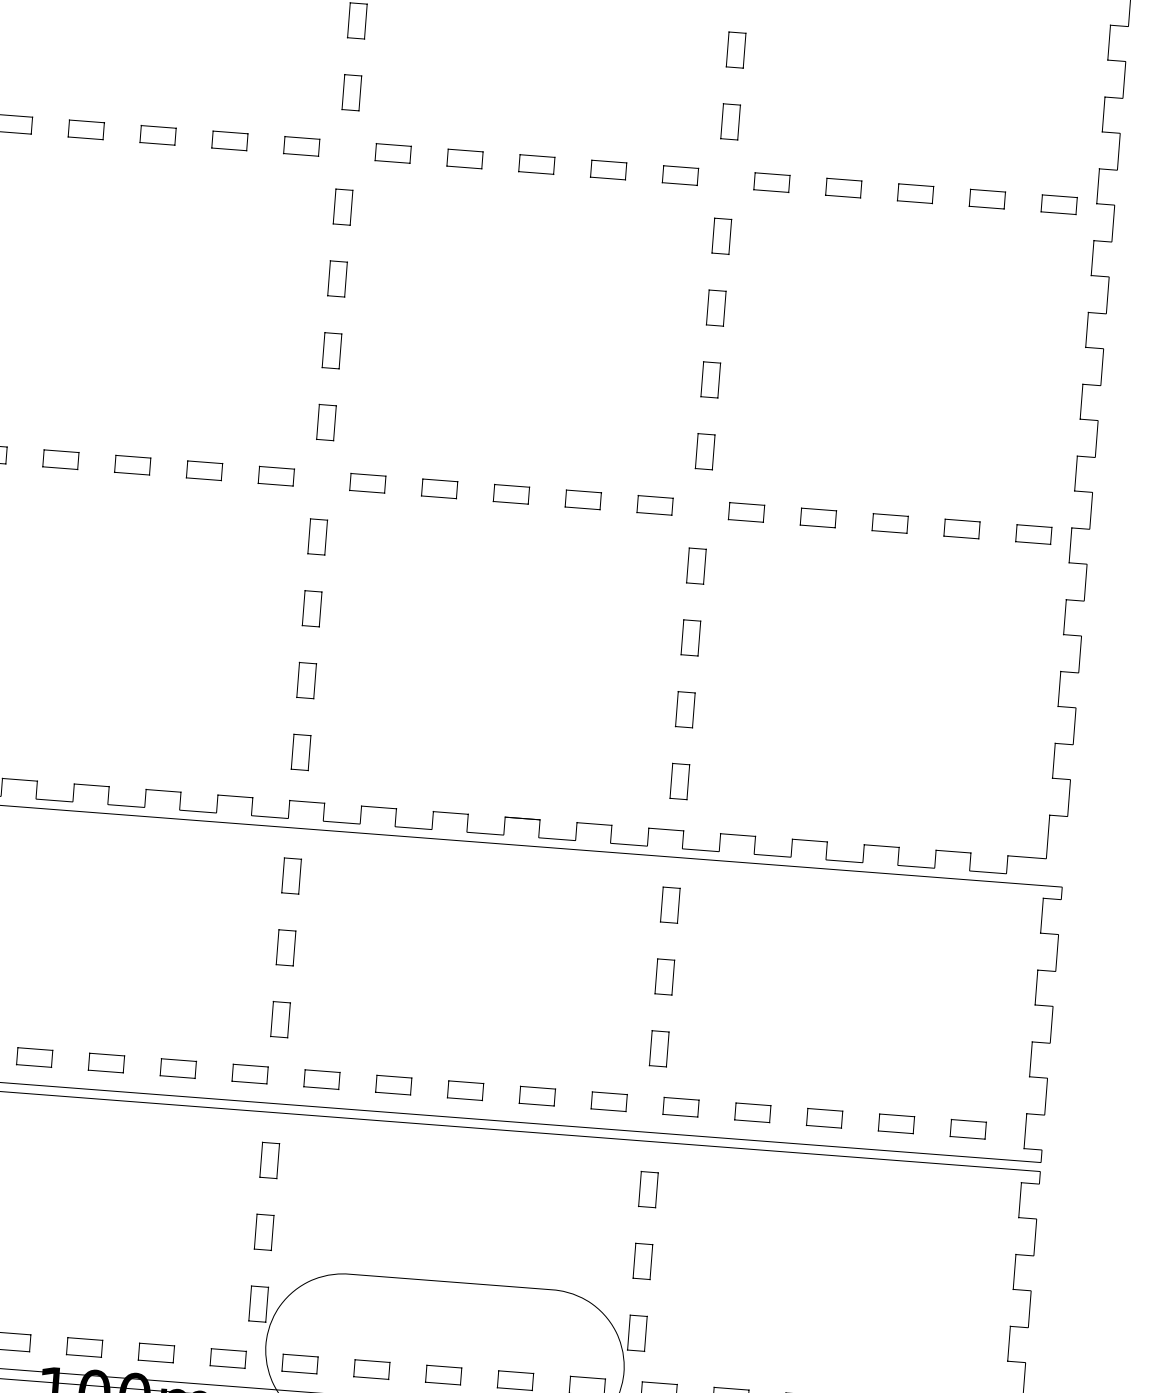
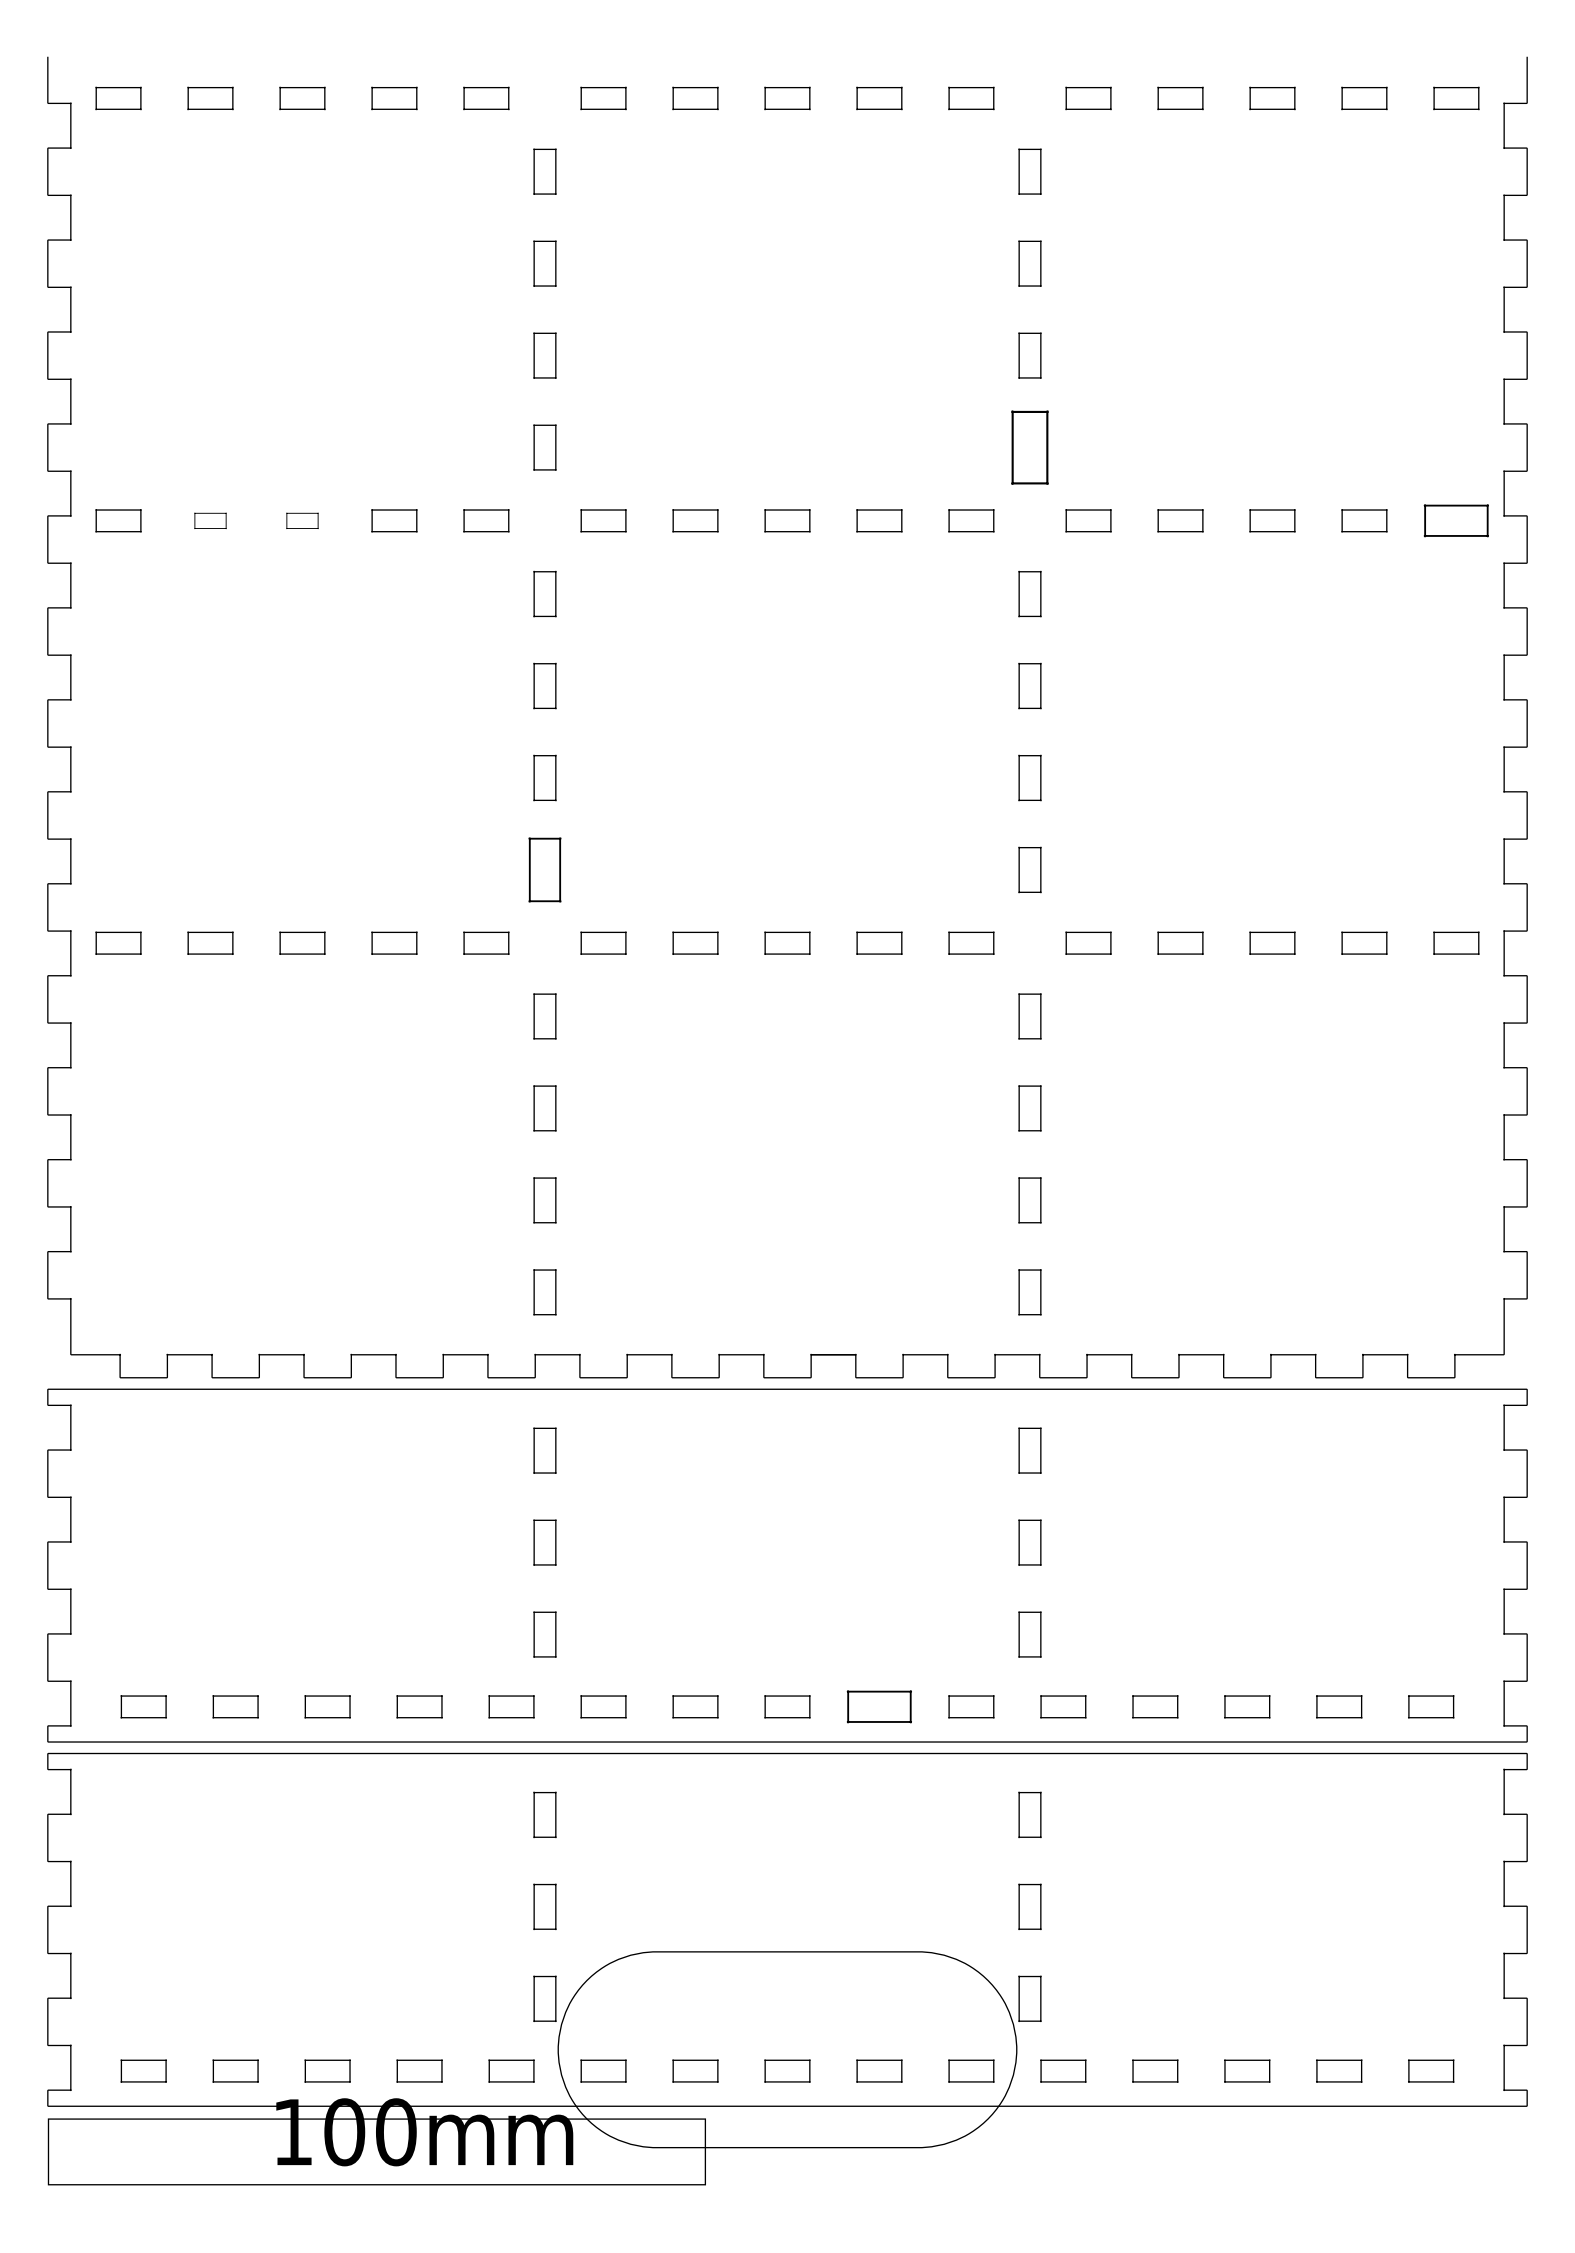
part: (730, 121) -> (1029, 447), size x1.6
part: (86, 129) -> (210, 520), size x0.7
part: (158, 135) -> (302, 520), size x0.7
part: (1059, 204) -> (1456, 520), size x1.4
part: (326, 422) -> (544, 869), size x1.4
part: (537, 1095) -> (879, 1706), size x1.4

